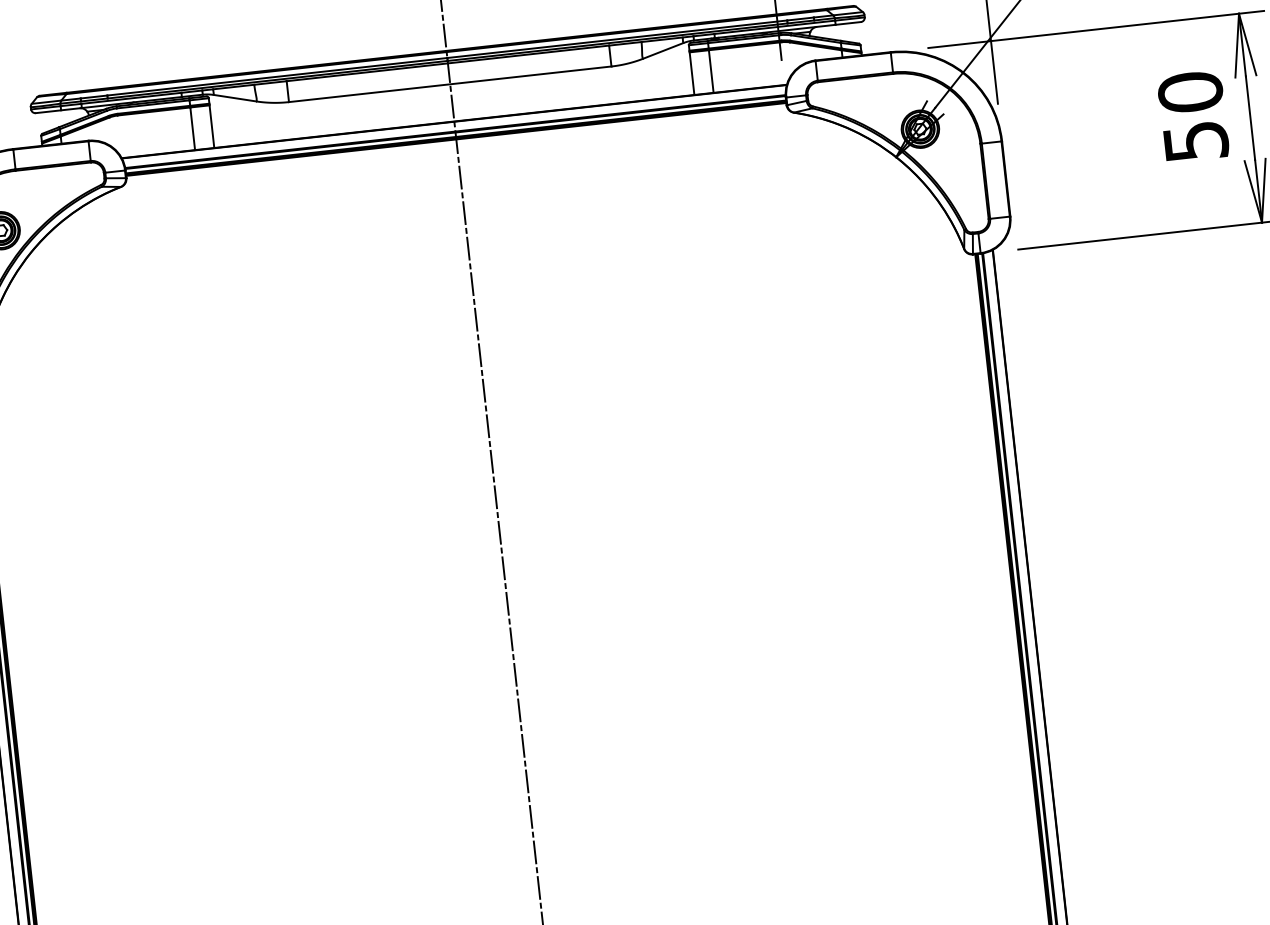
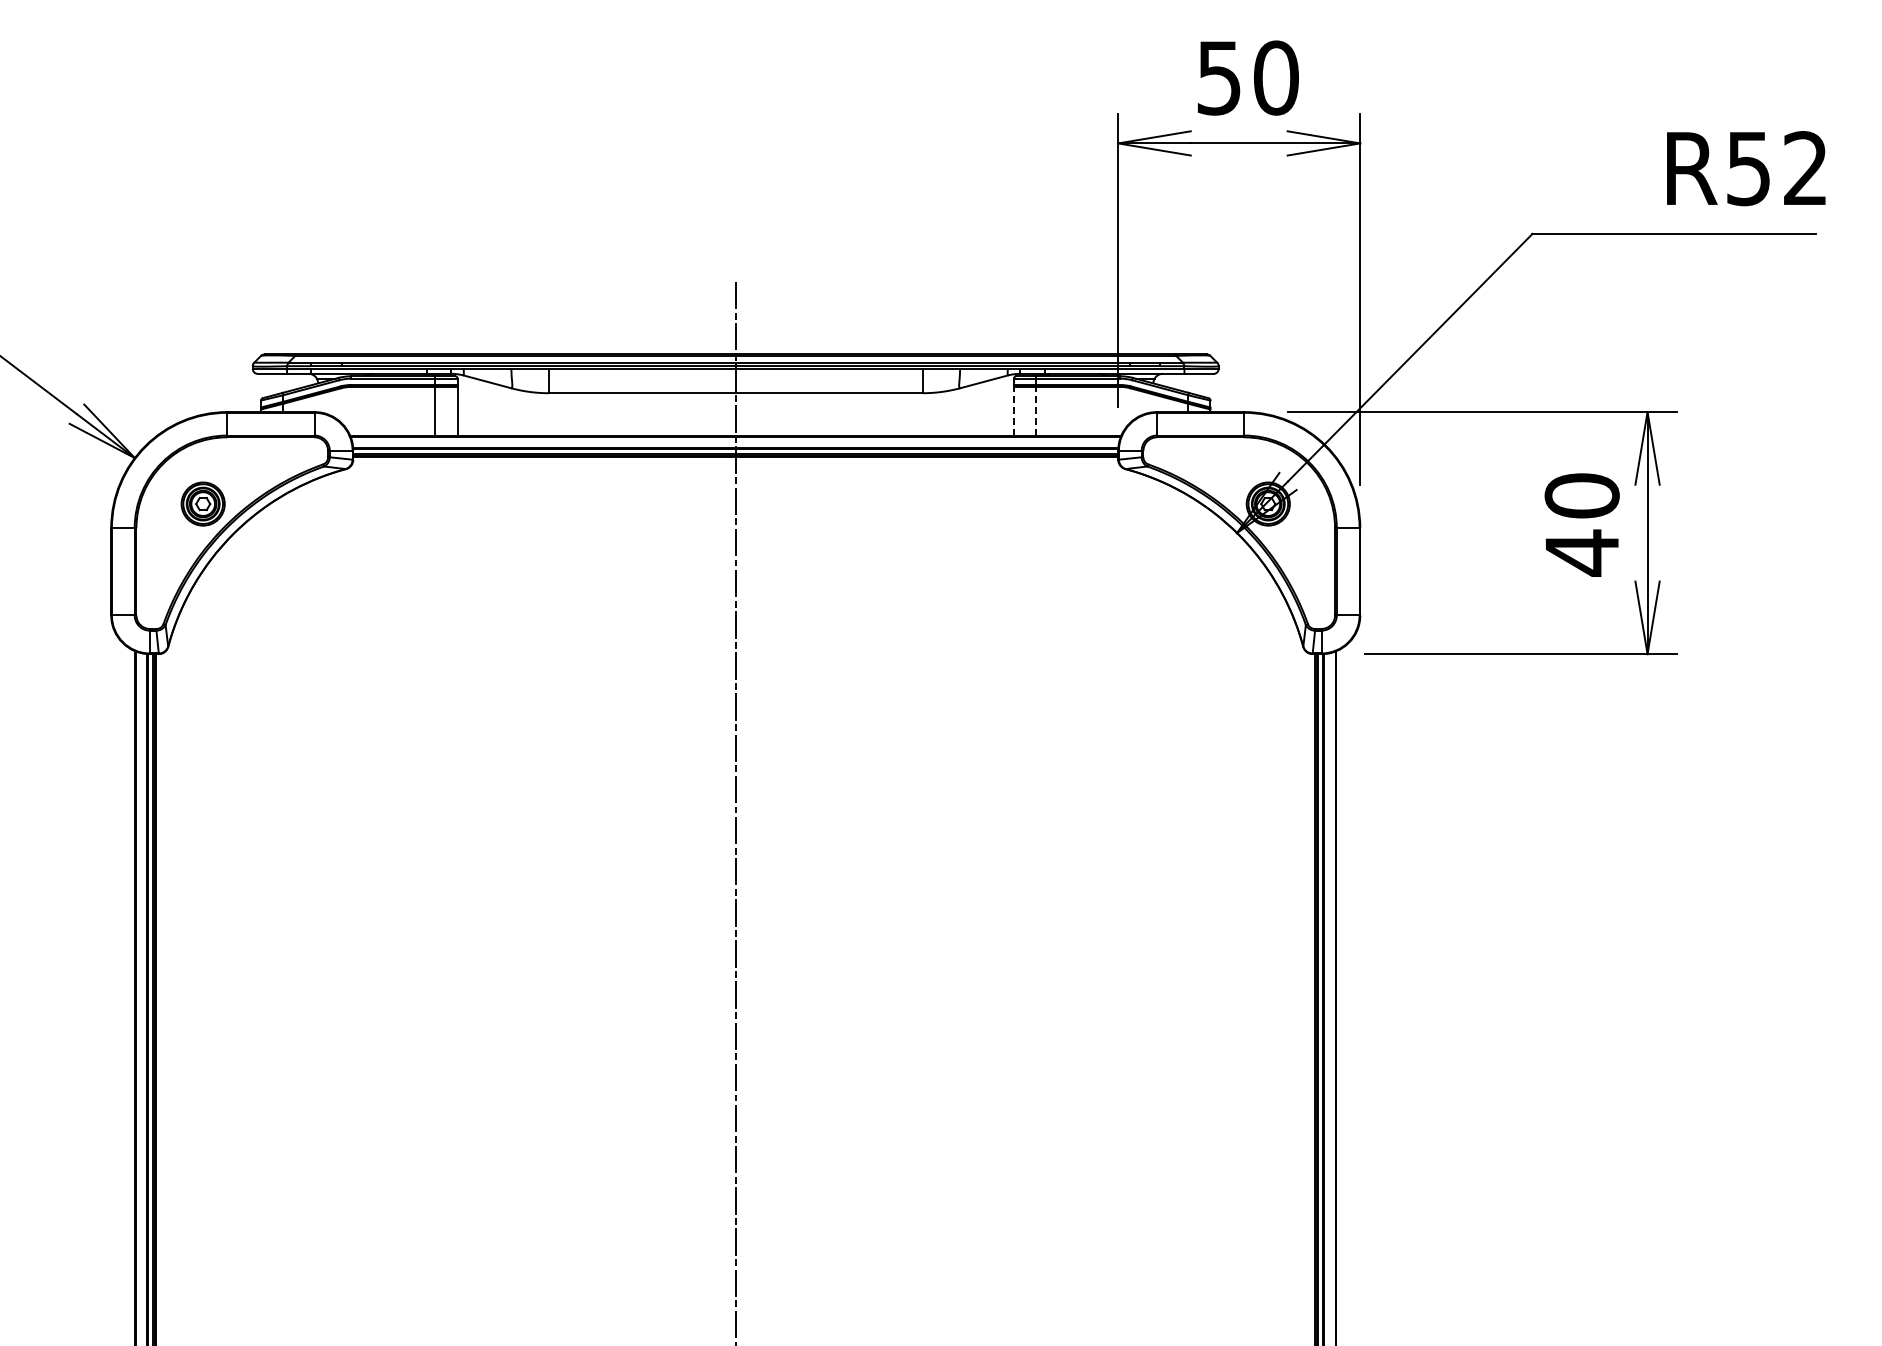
line: (711, 71) -> (1036, 411), solid -> dashed
line: (691, 73) -> (1013, 411), solid -> dashed
text: (1196, 141) -> (1582, 552), 50 -> 40

